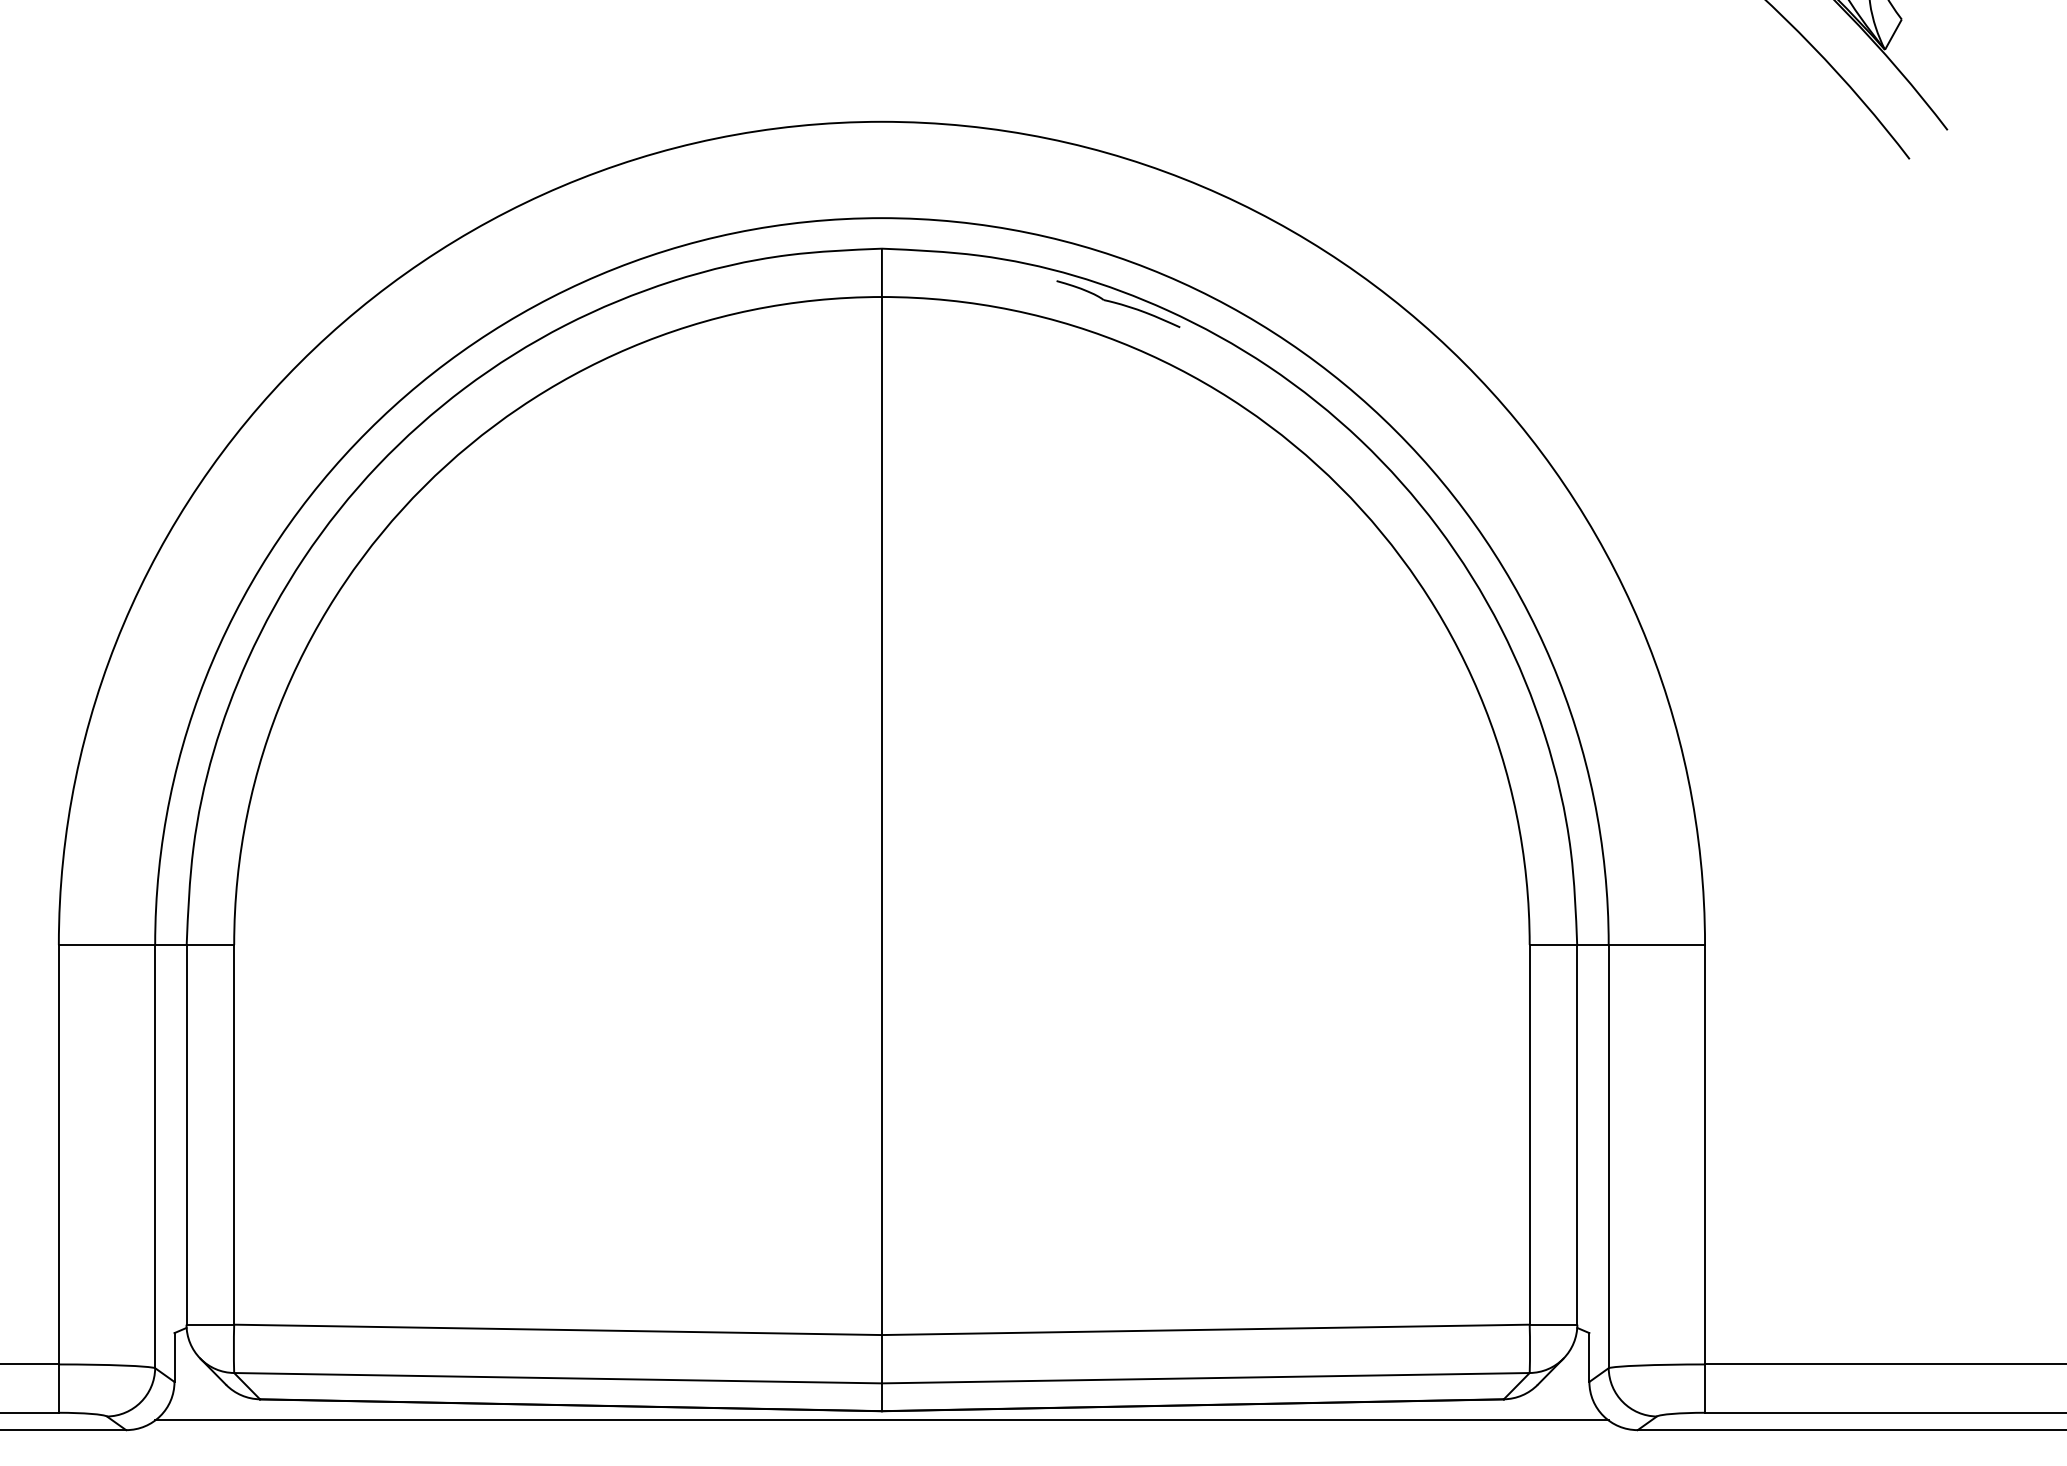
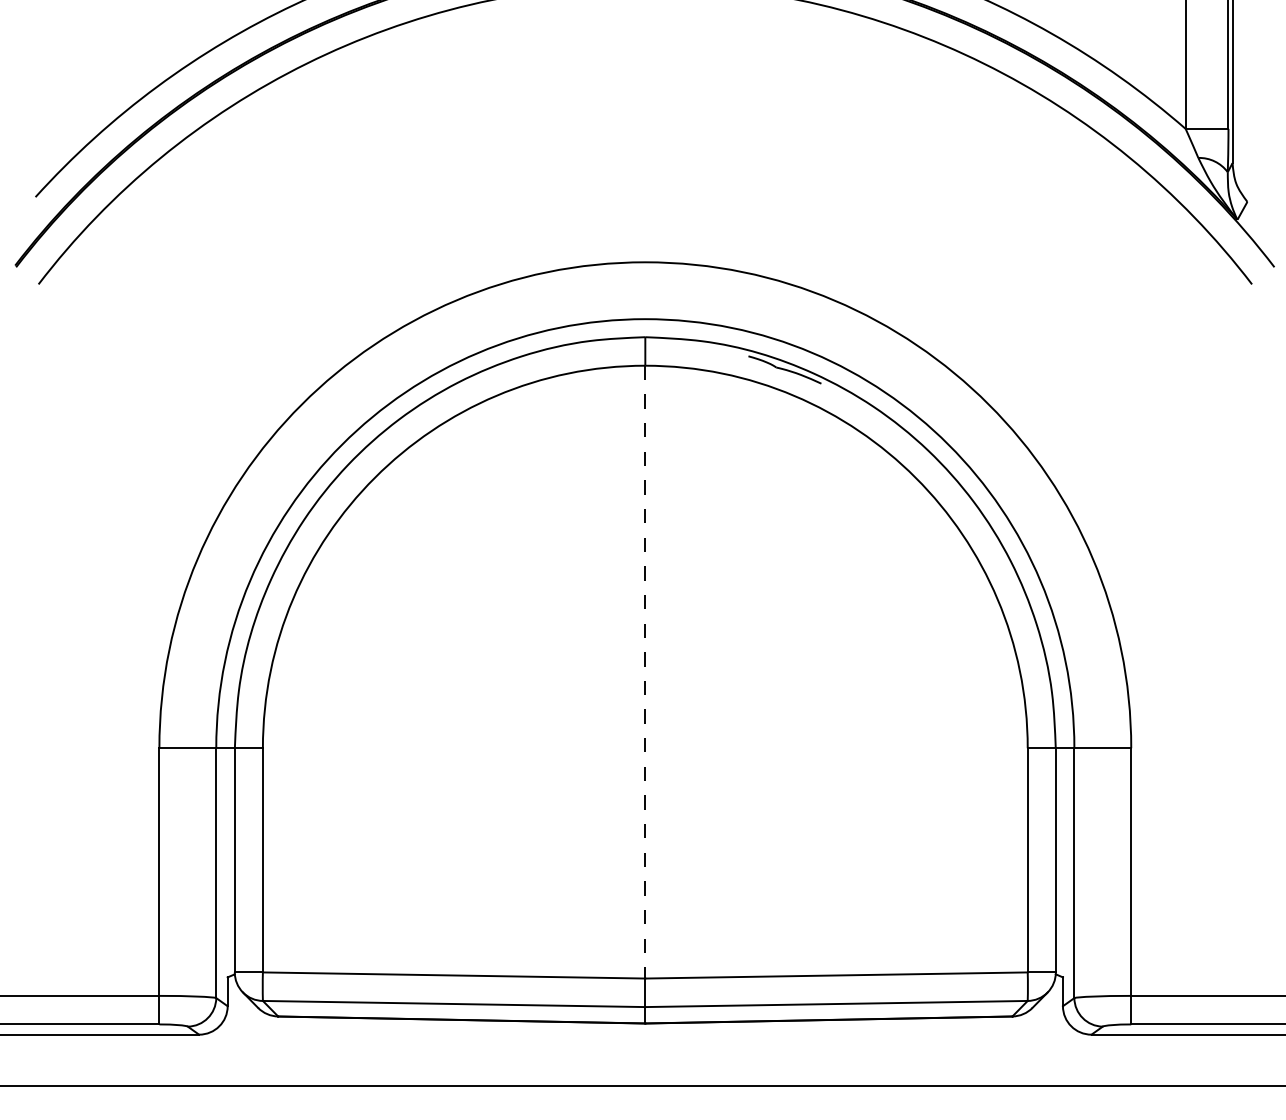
line: (882, 816) -> (645, 672), solid -> dashed
line: (882, 1419) -> (645, 1028), removed

